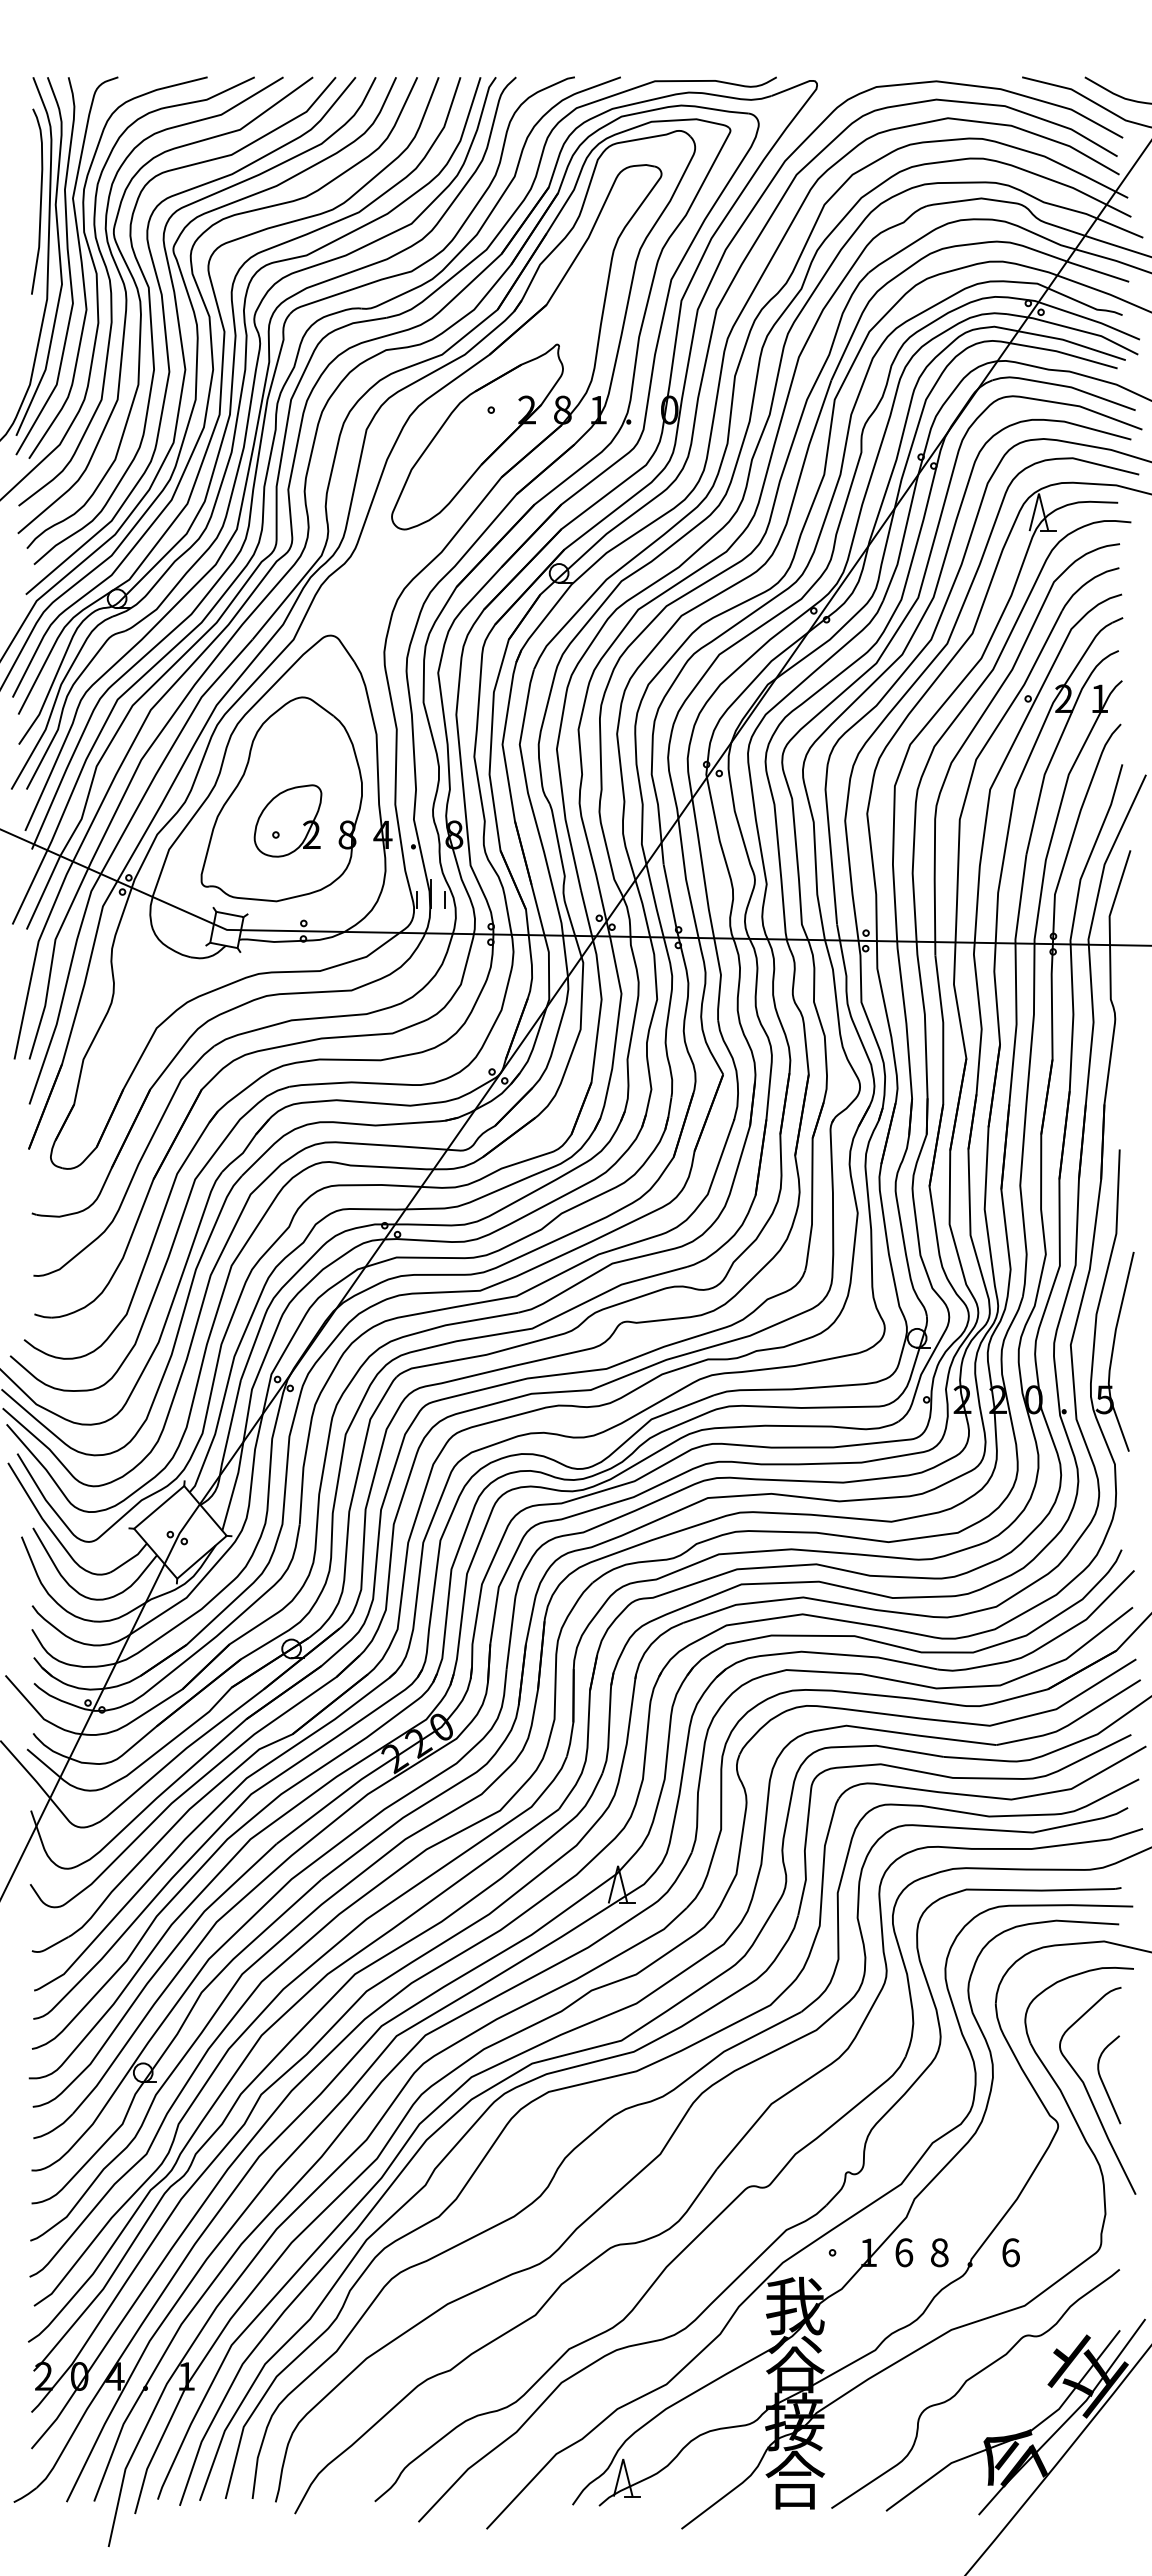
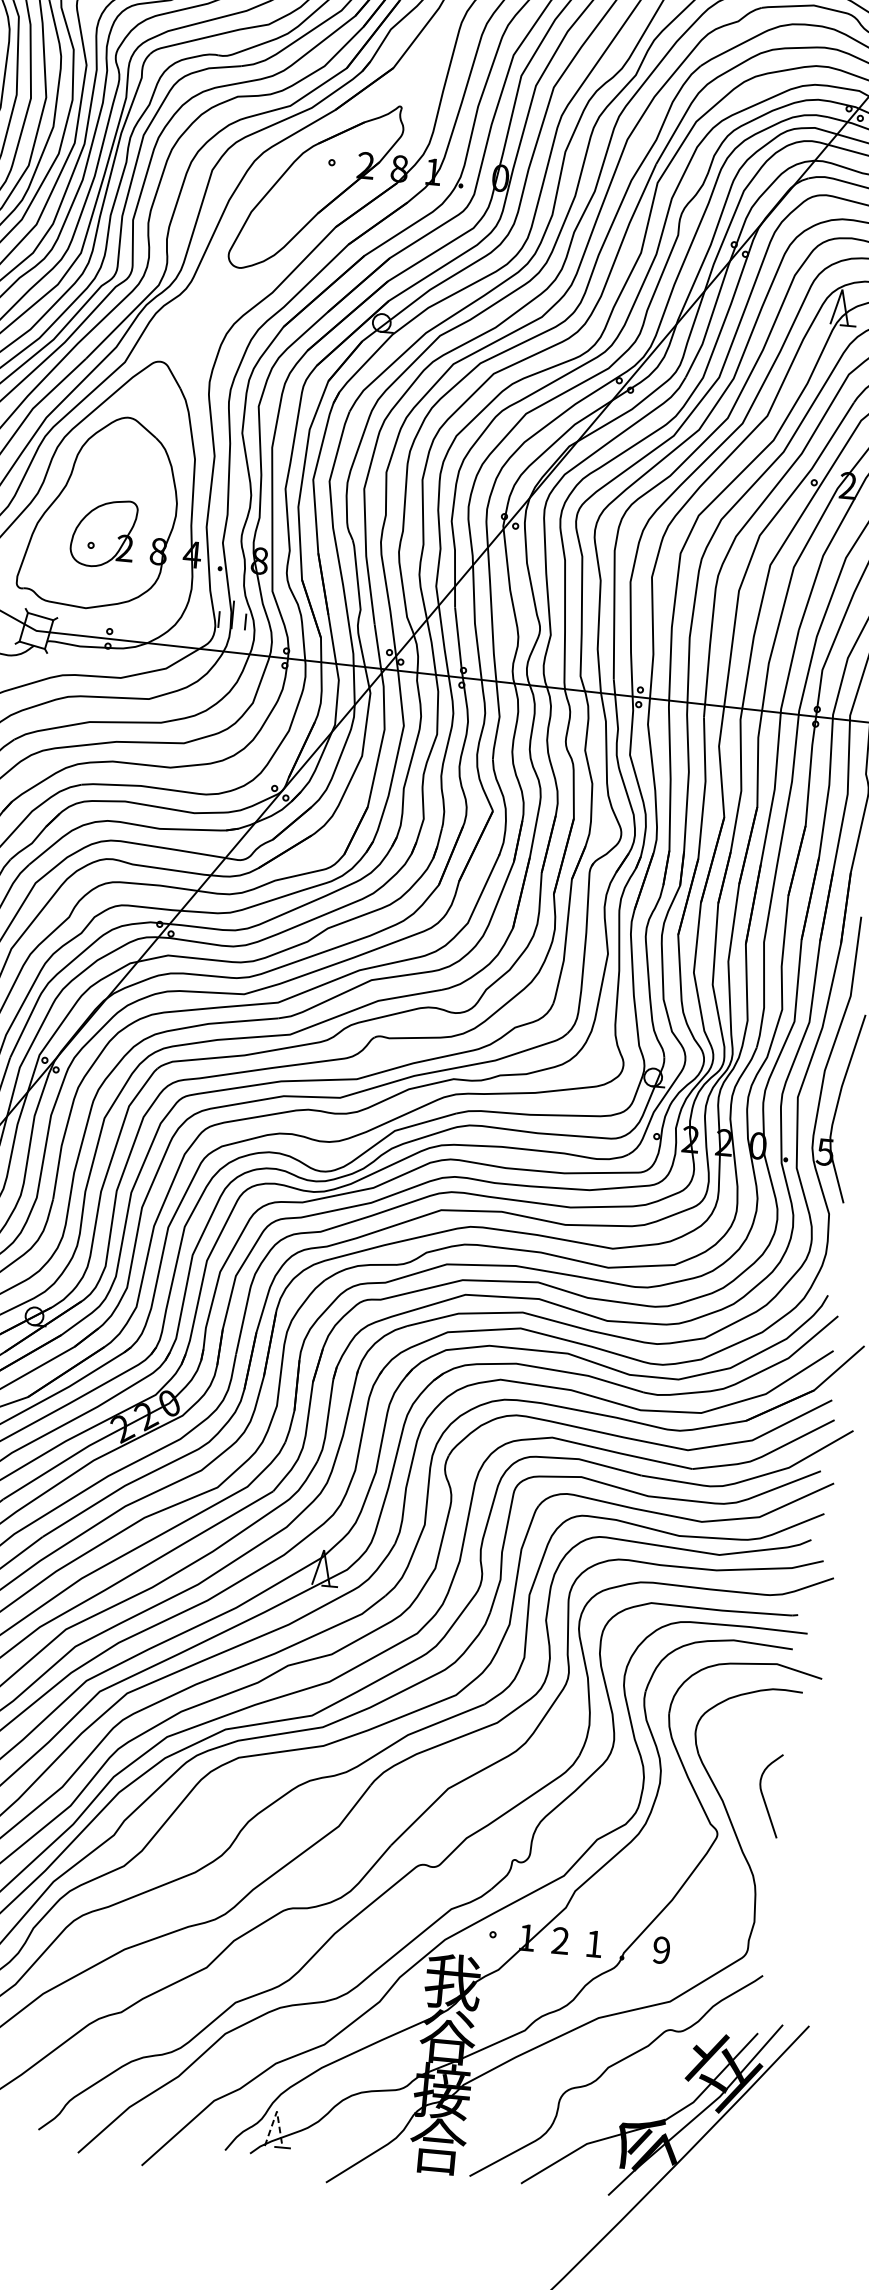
curve: (1089, 2093) -> (749, 1806), removed
text: (904, 2252) -> (561, 1940), 6 -> 2
text: (939, 2252) -> (594, 1943), 8 -> 1
text: (1010, 2252) -> (661, 1950), 6 -> 9
line: (623, 2459) -> (277, 2111), solid -> dashed

